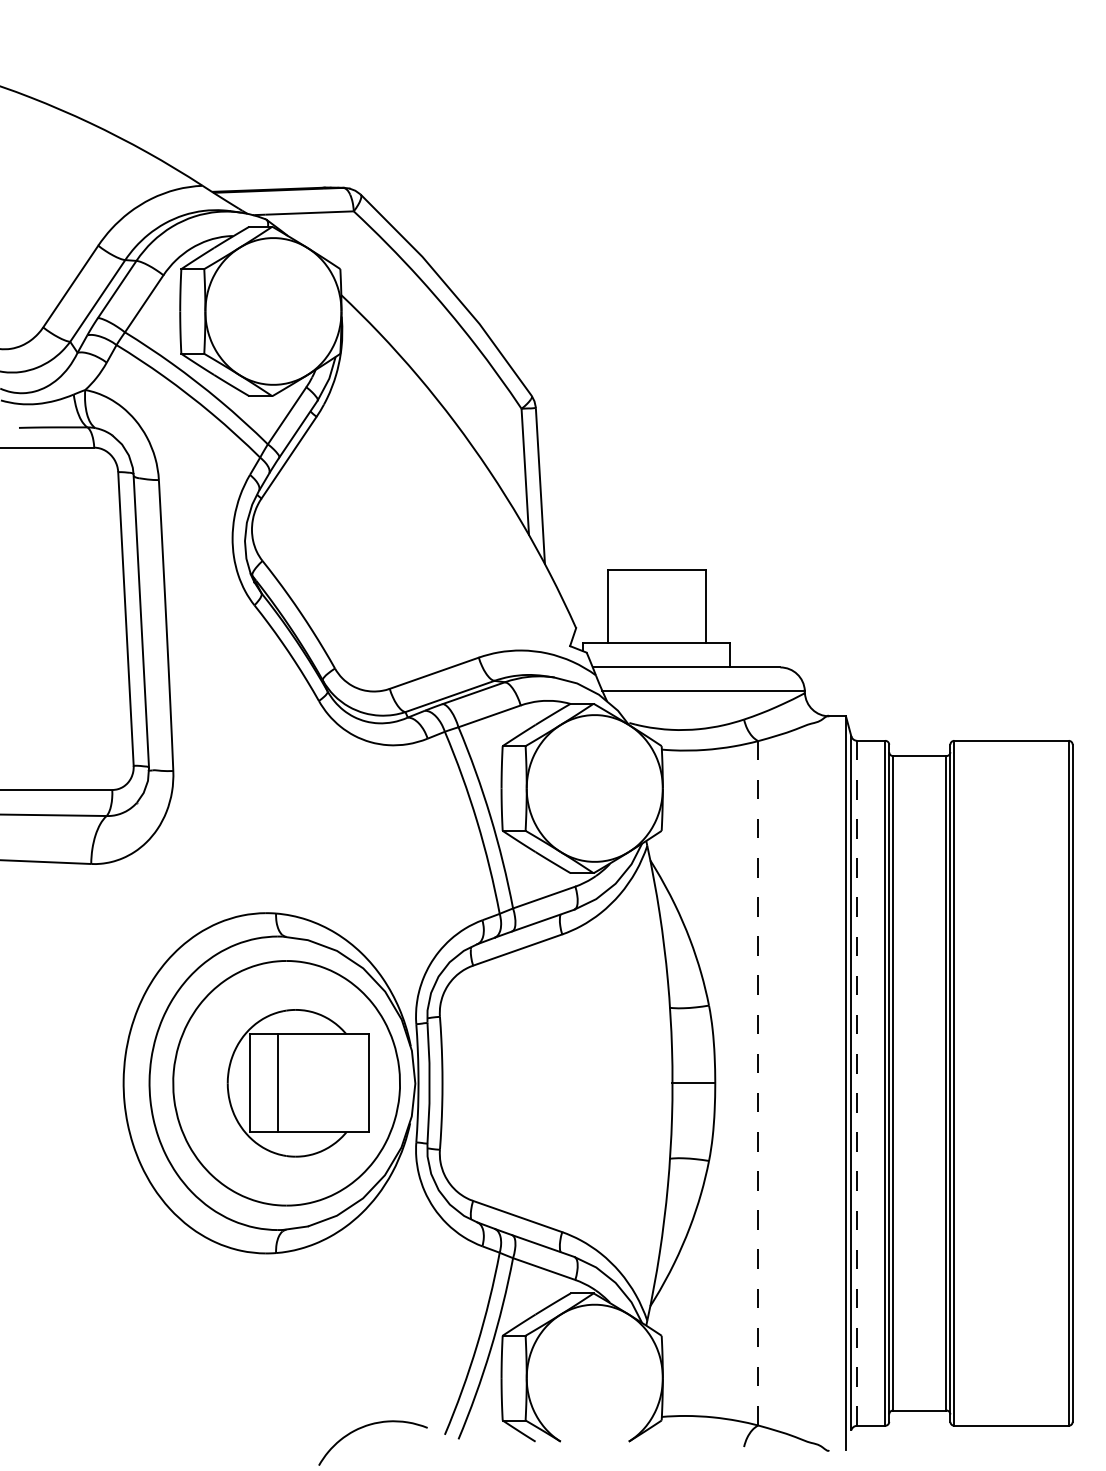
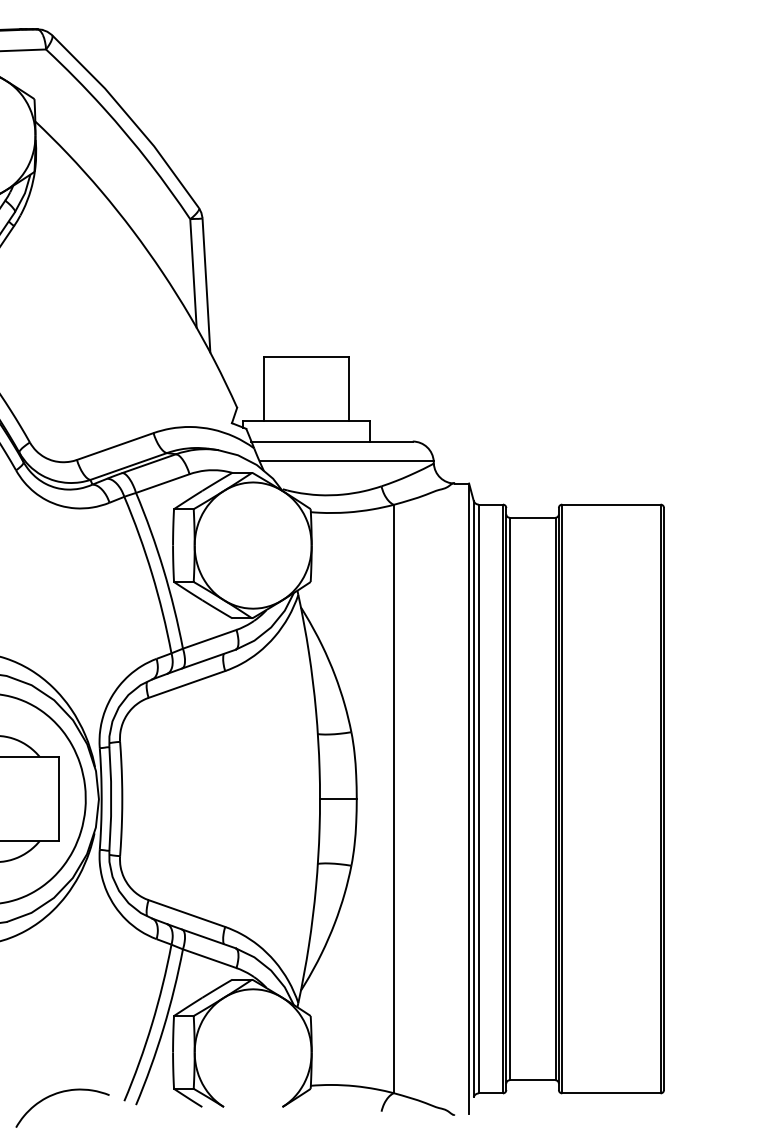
line: (758, 1082) -> (393, 798), dashed -> solid
line: (857, 1083) -> (479, 799), dashed -> solid

